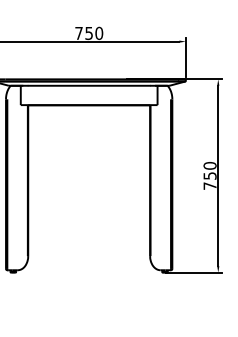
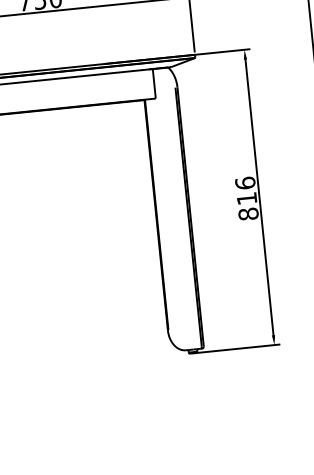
text: (209, 175) -> (246, 198), 750 -> 816

